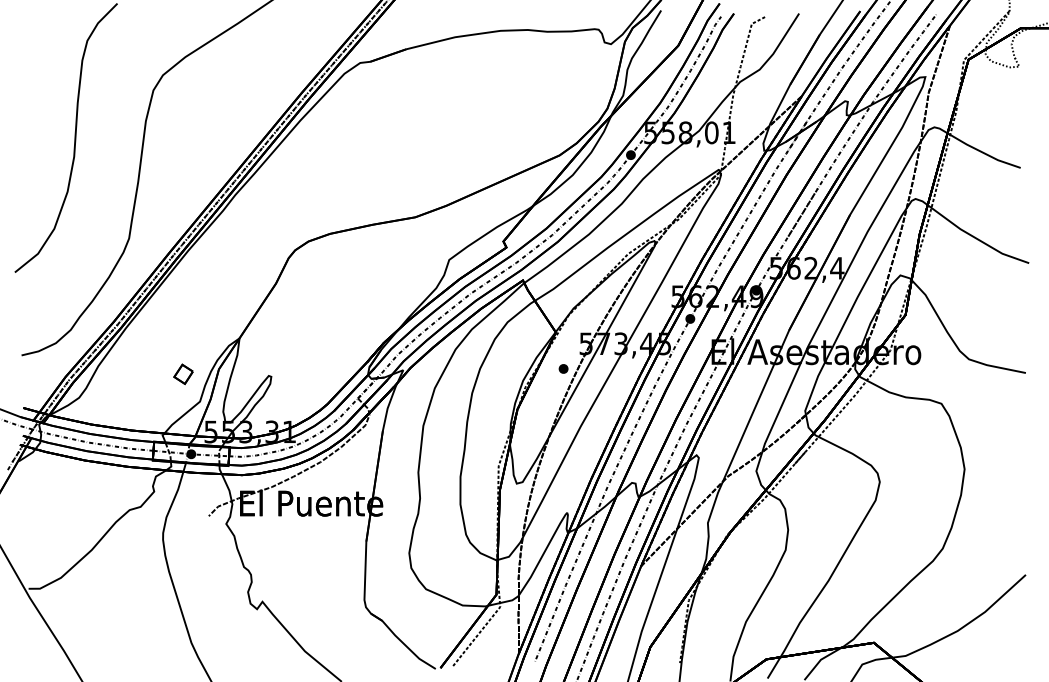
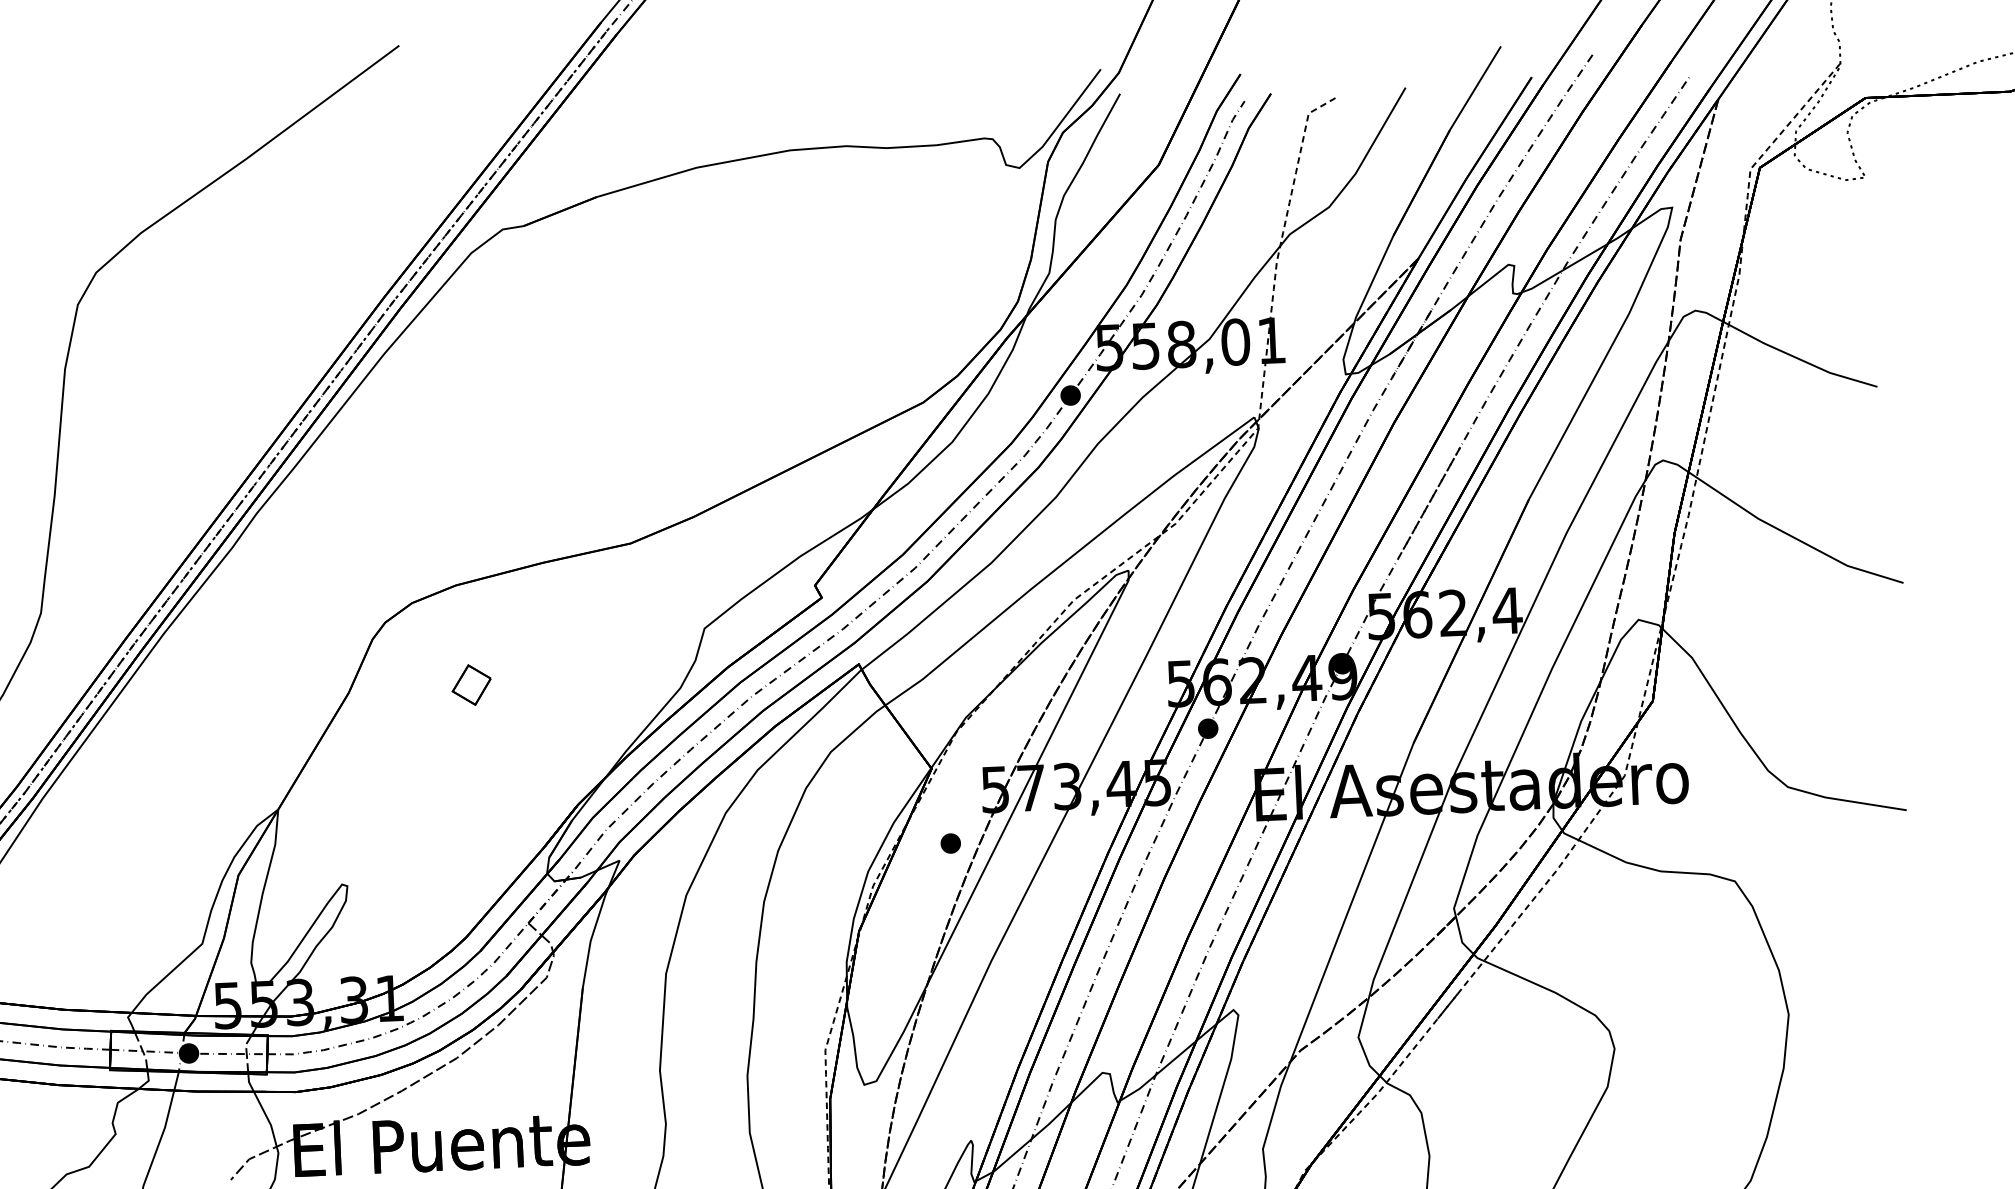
part: (183, 374) -> (471, 685), moved

